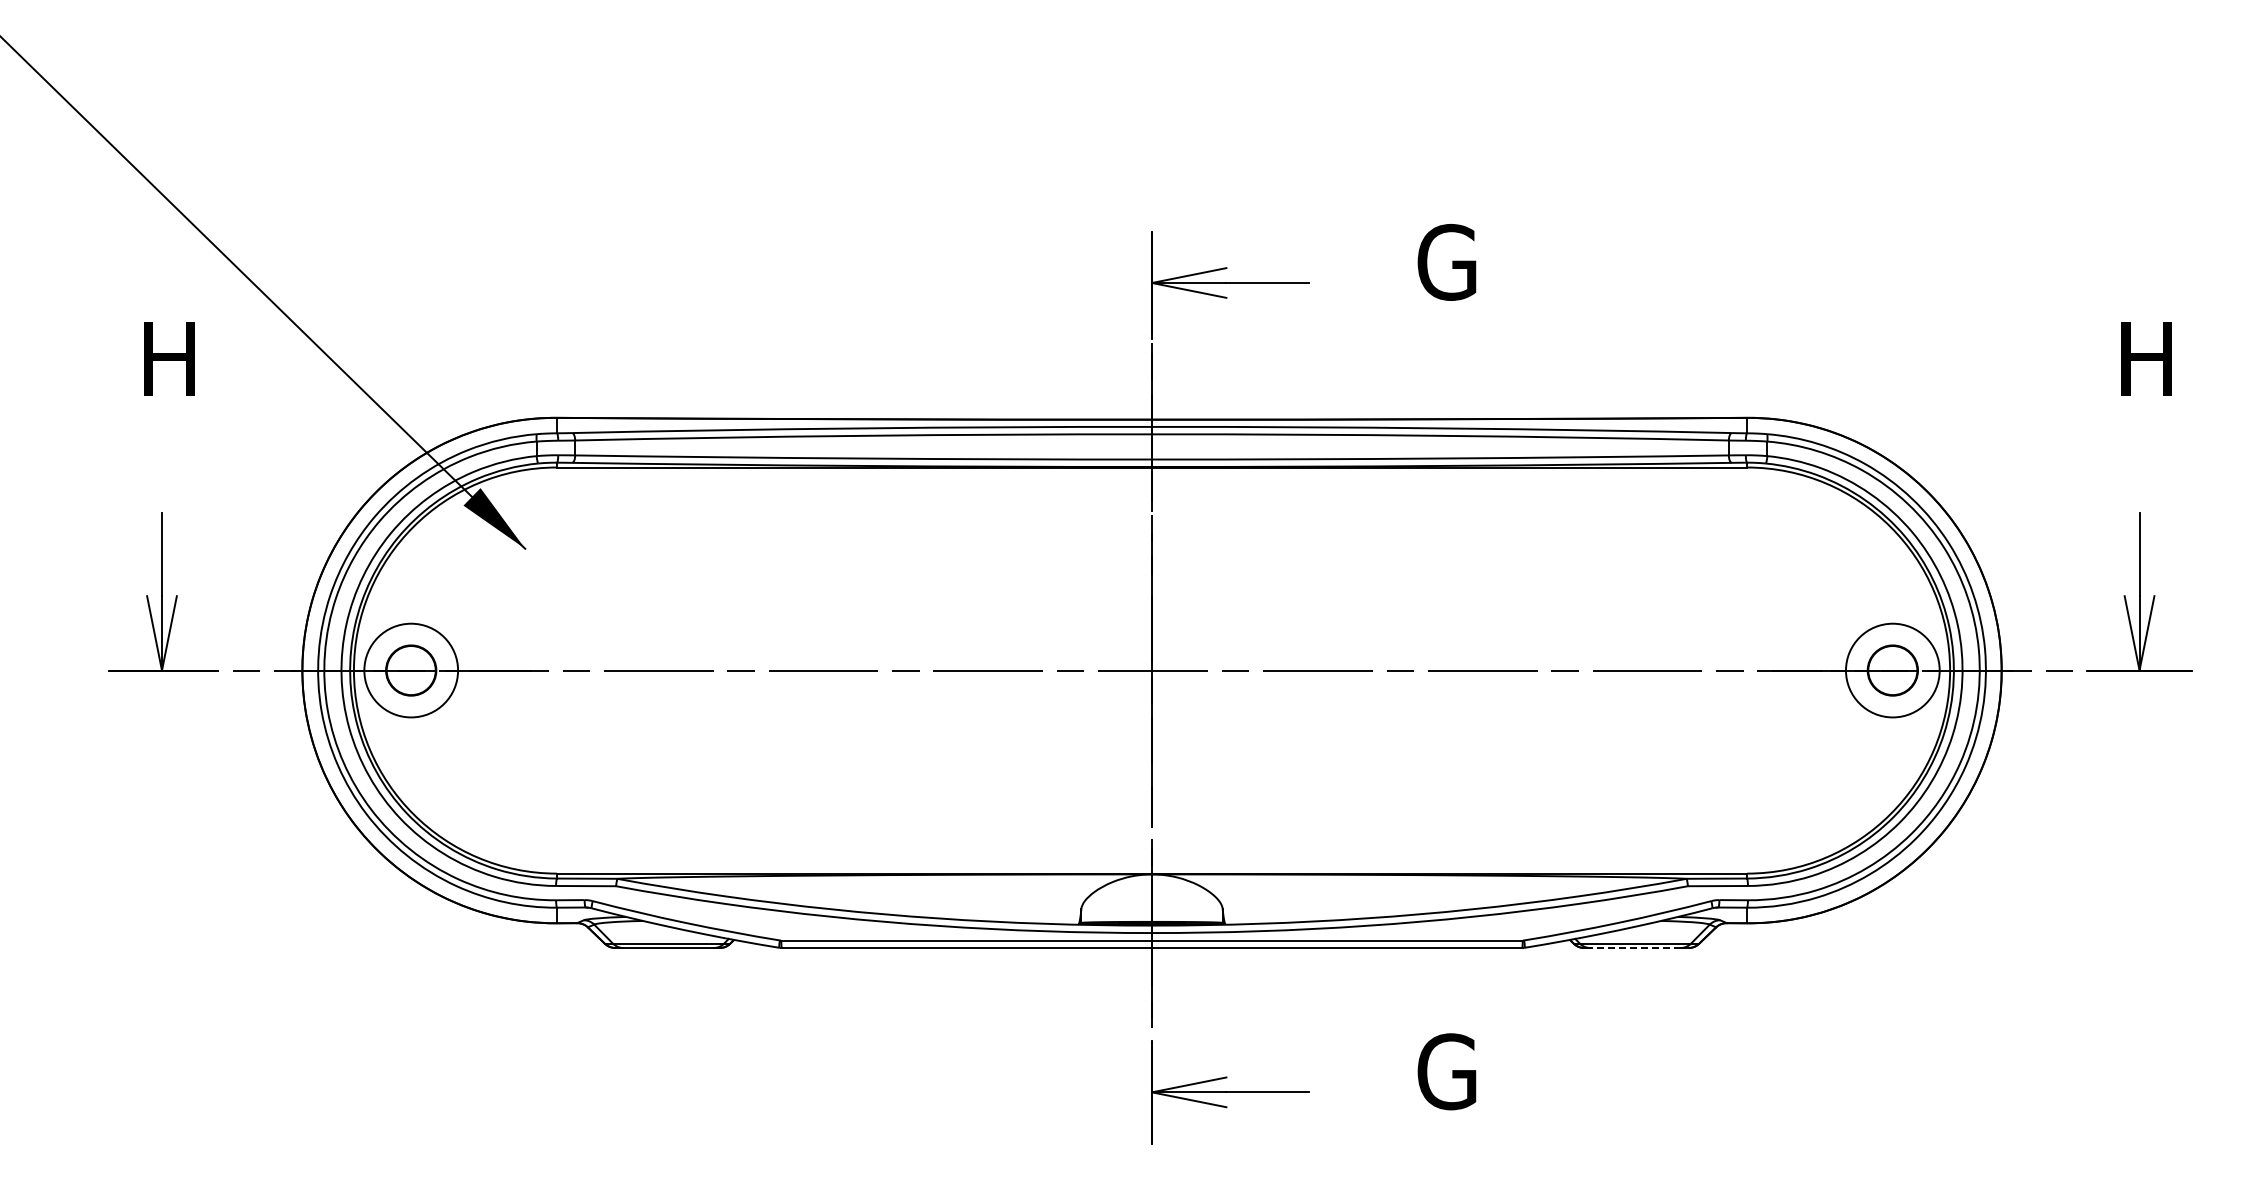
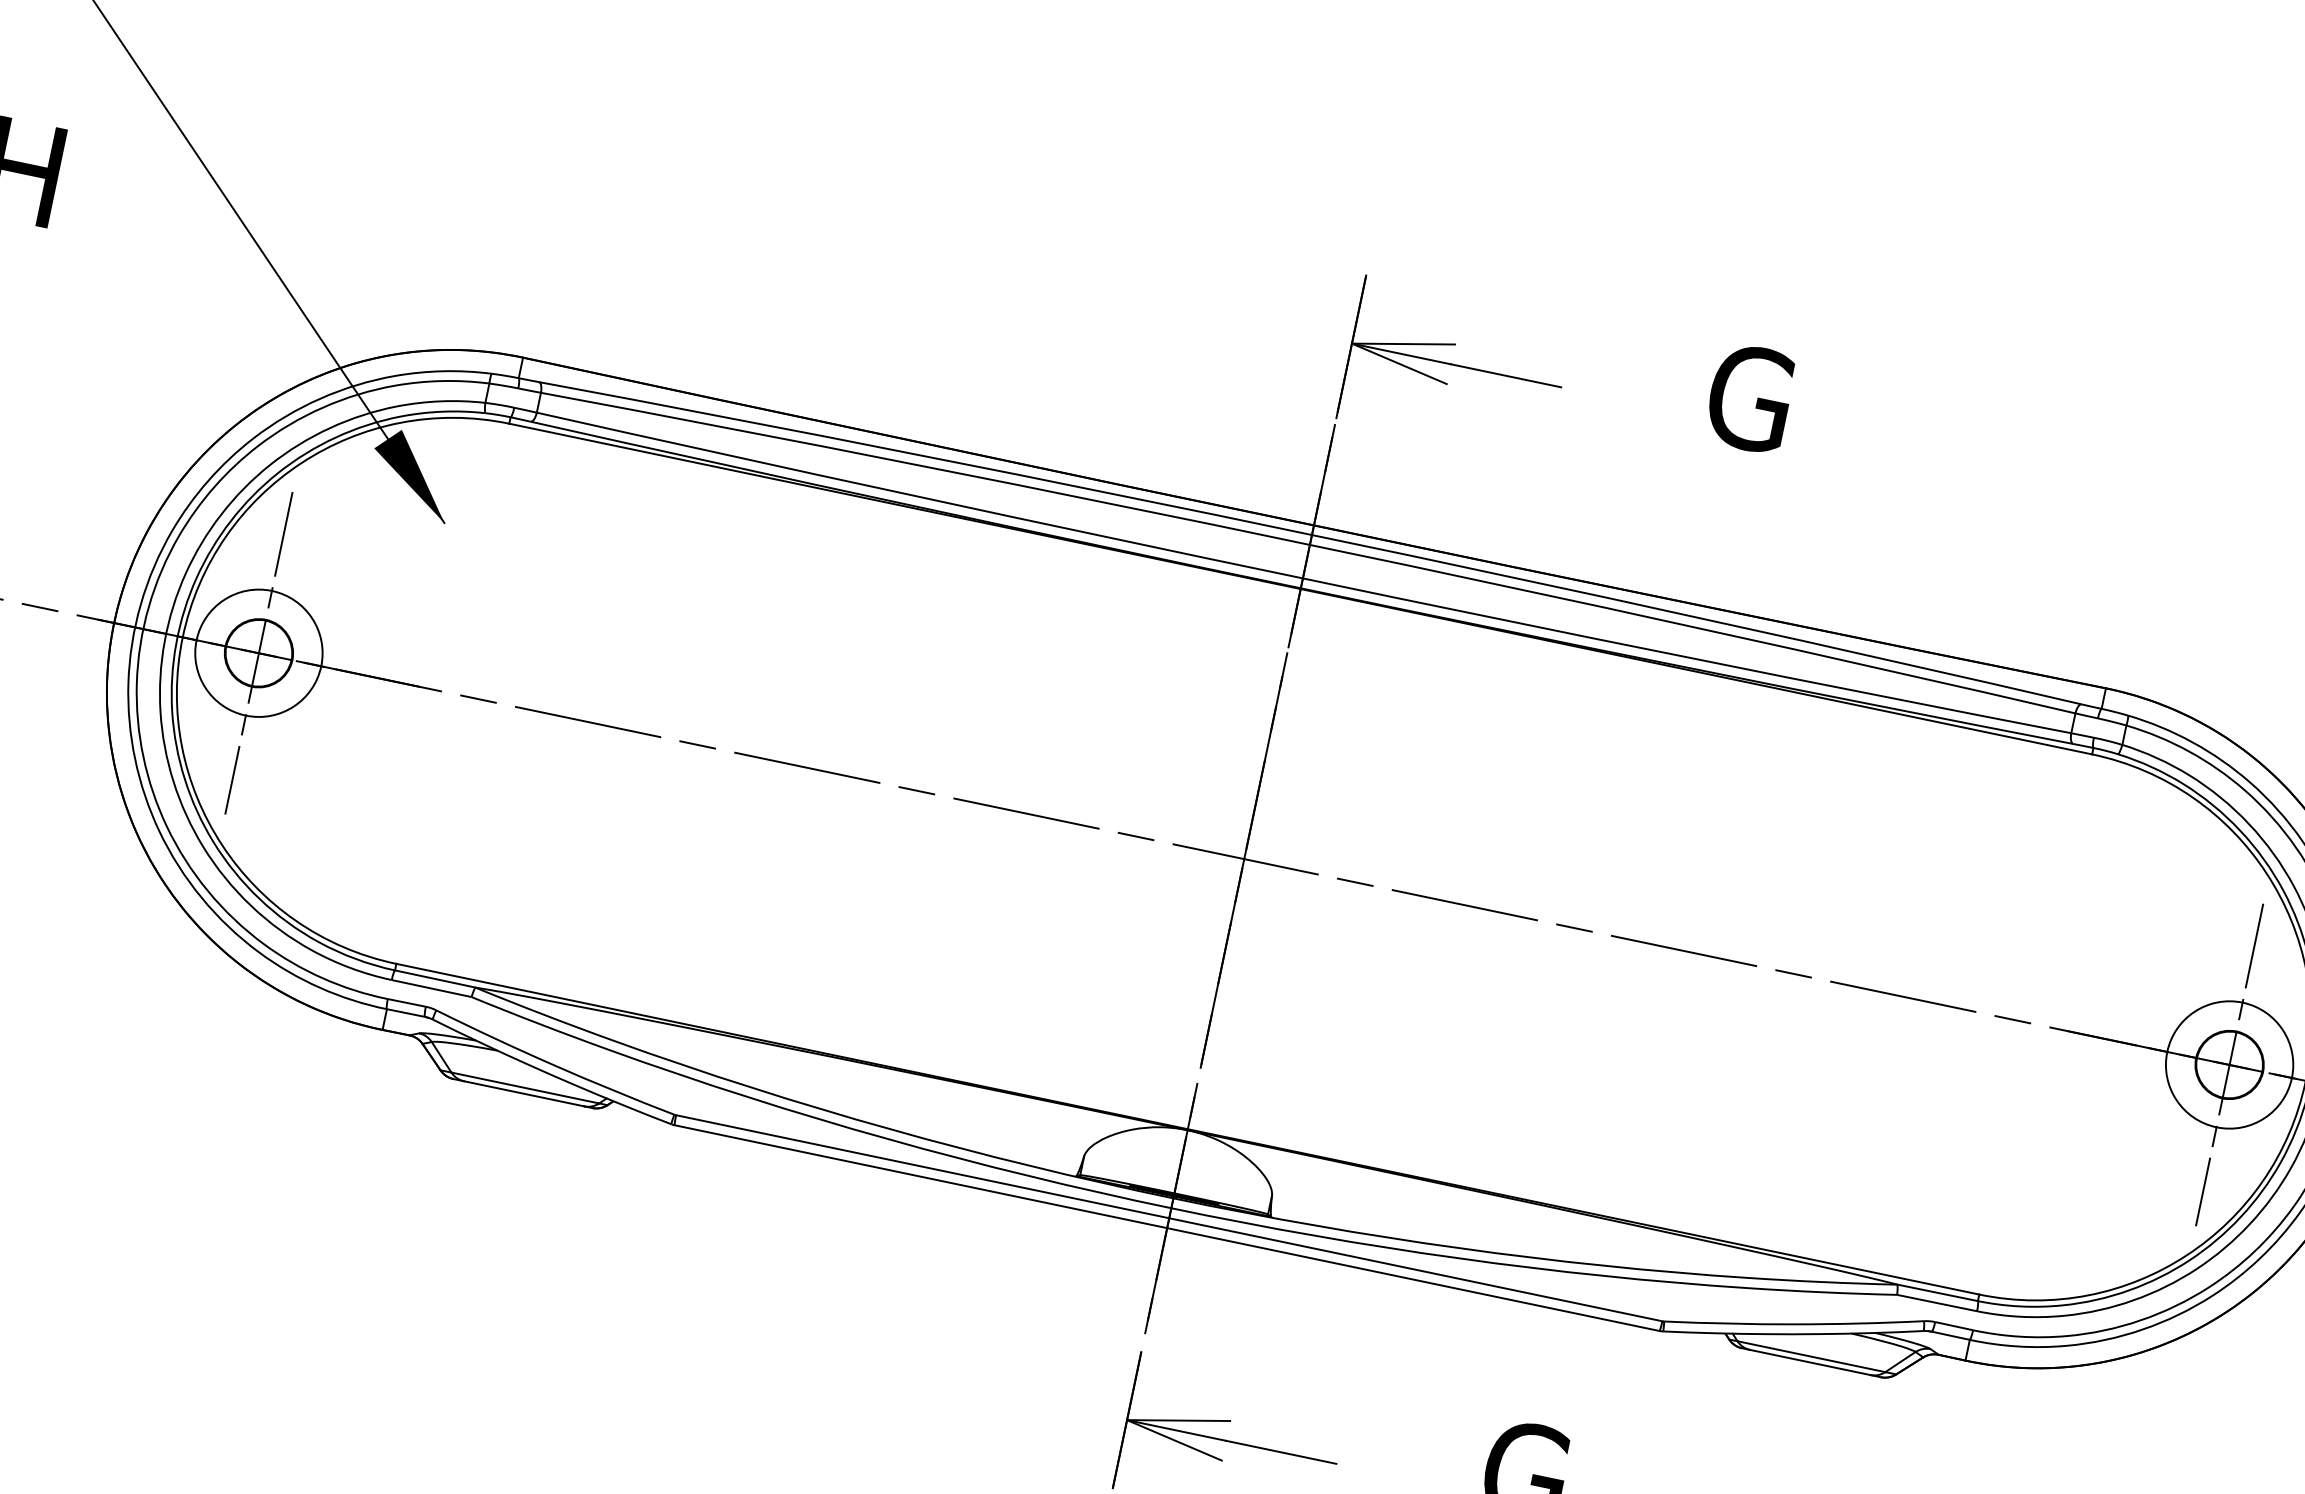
line: (411, 670) -> (259, 653), added
line: (1892, 670) -> (2229, 1064), added
line: (1634, 948) -> (1808, 1362), dashed -> solid

